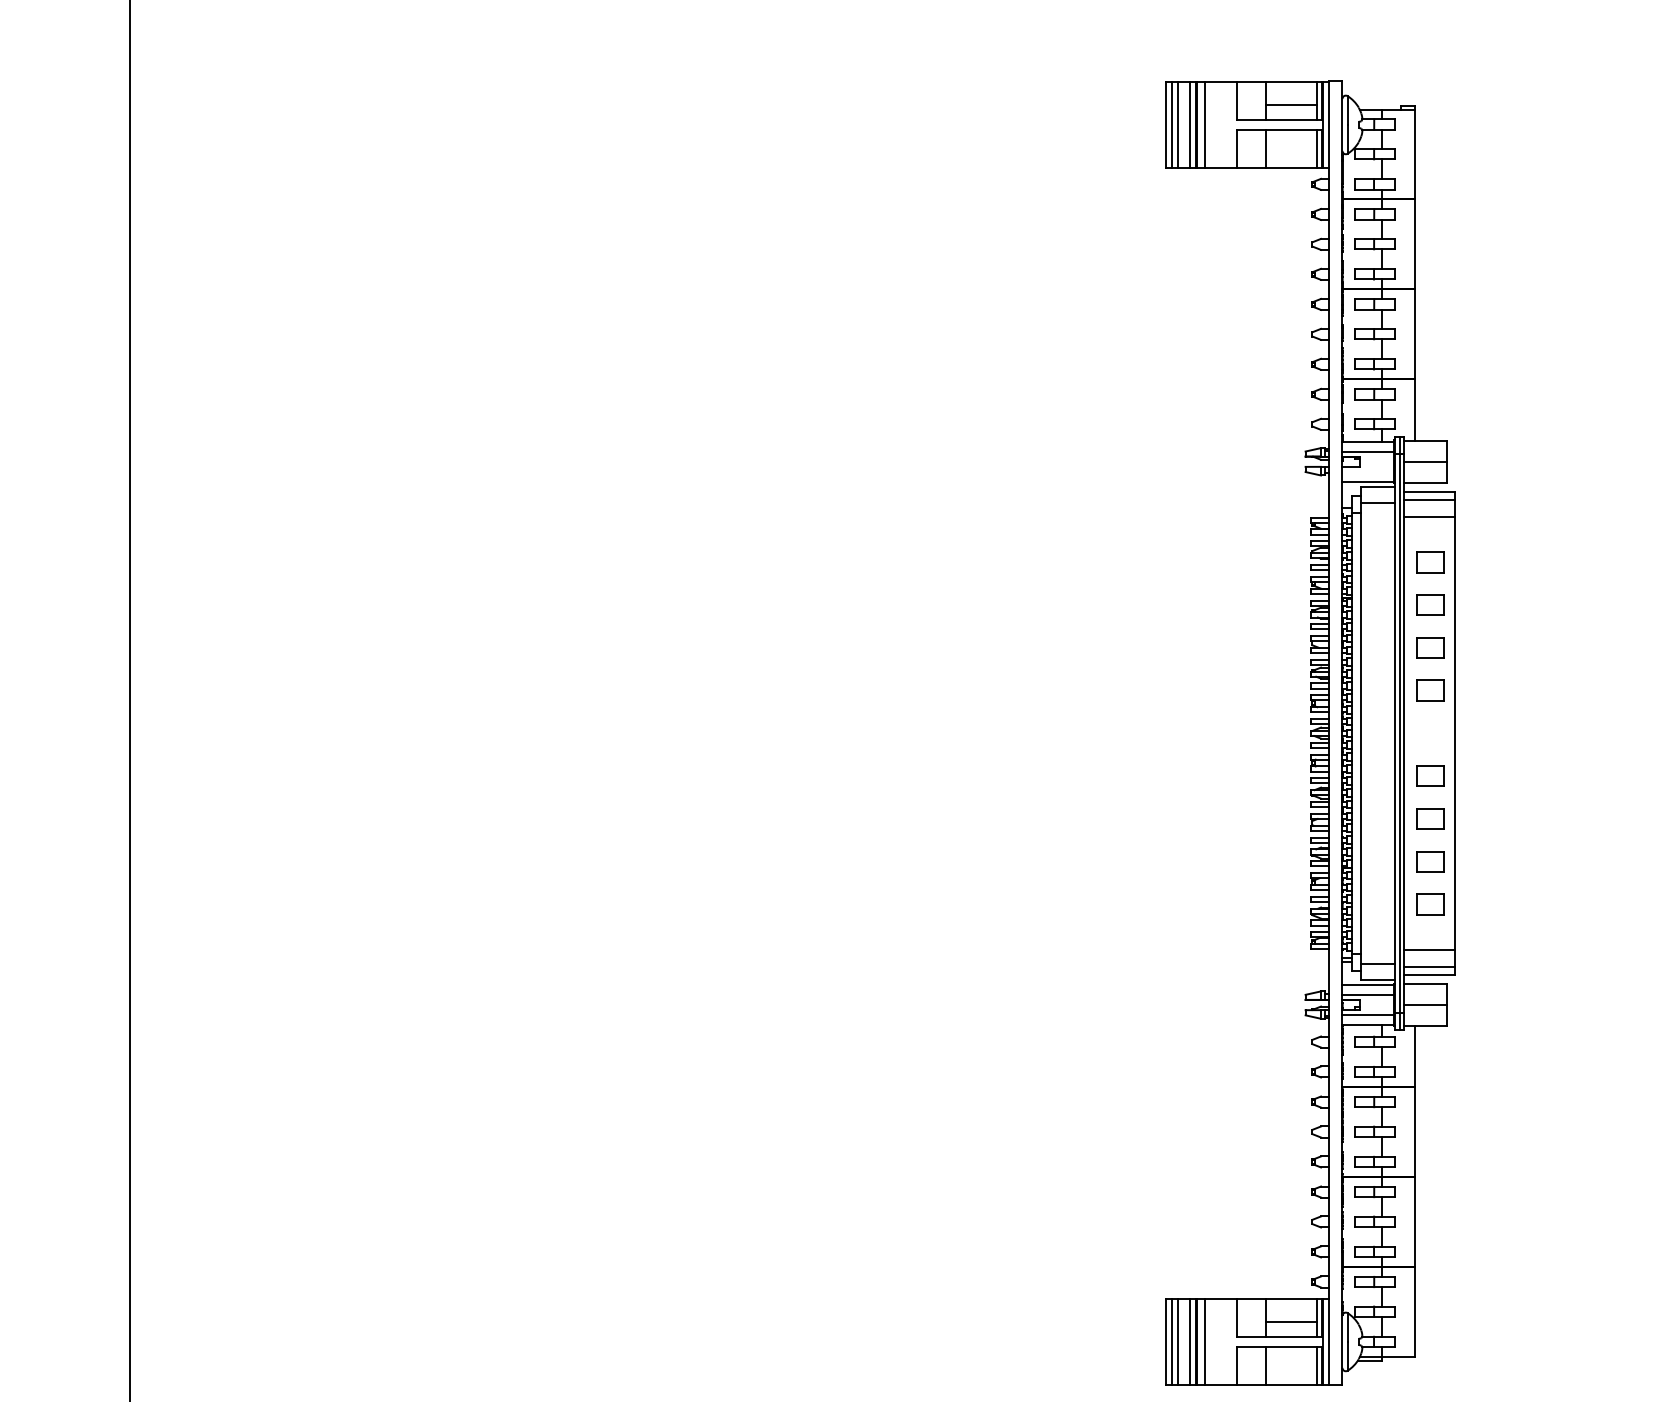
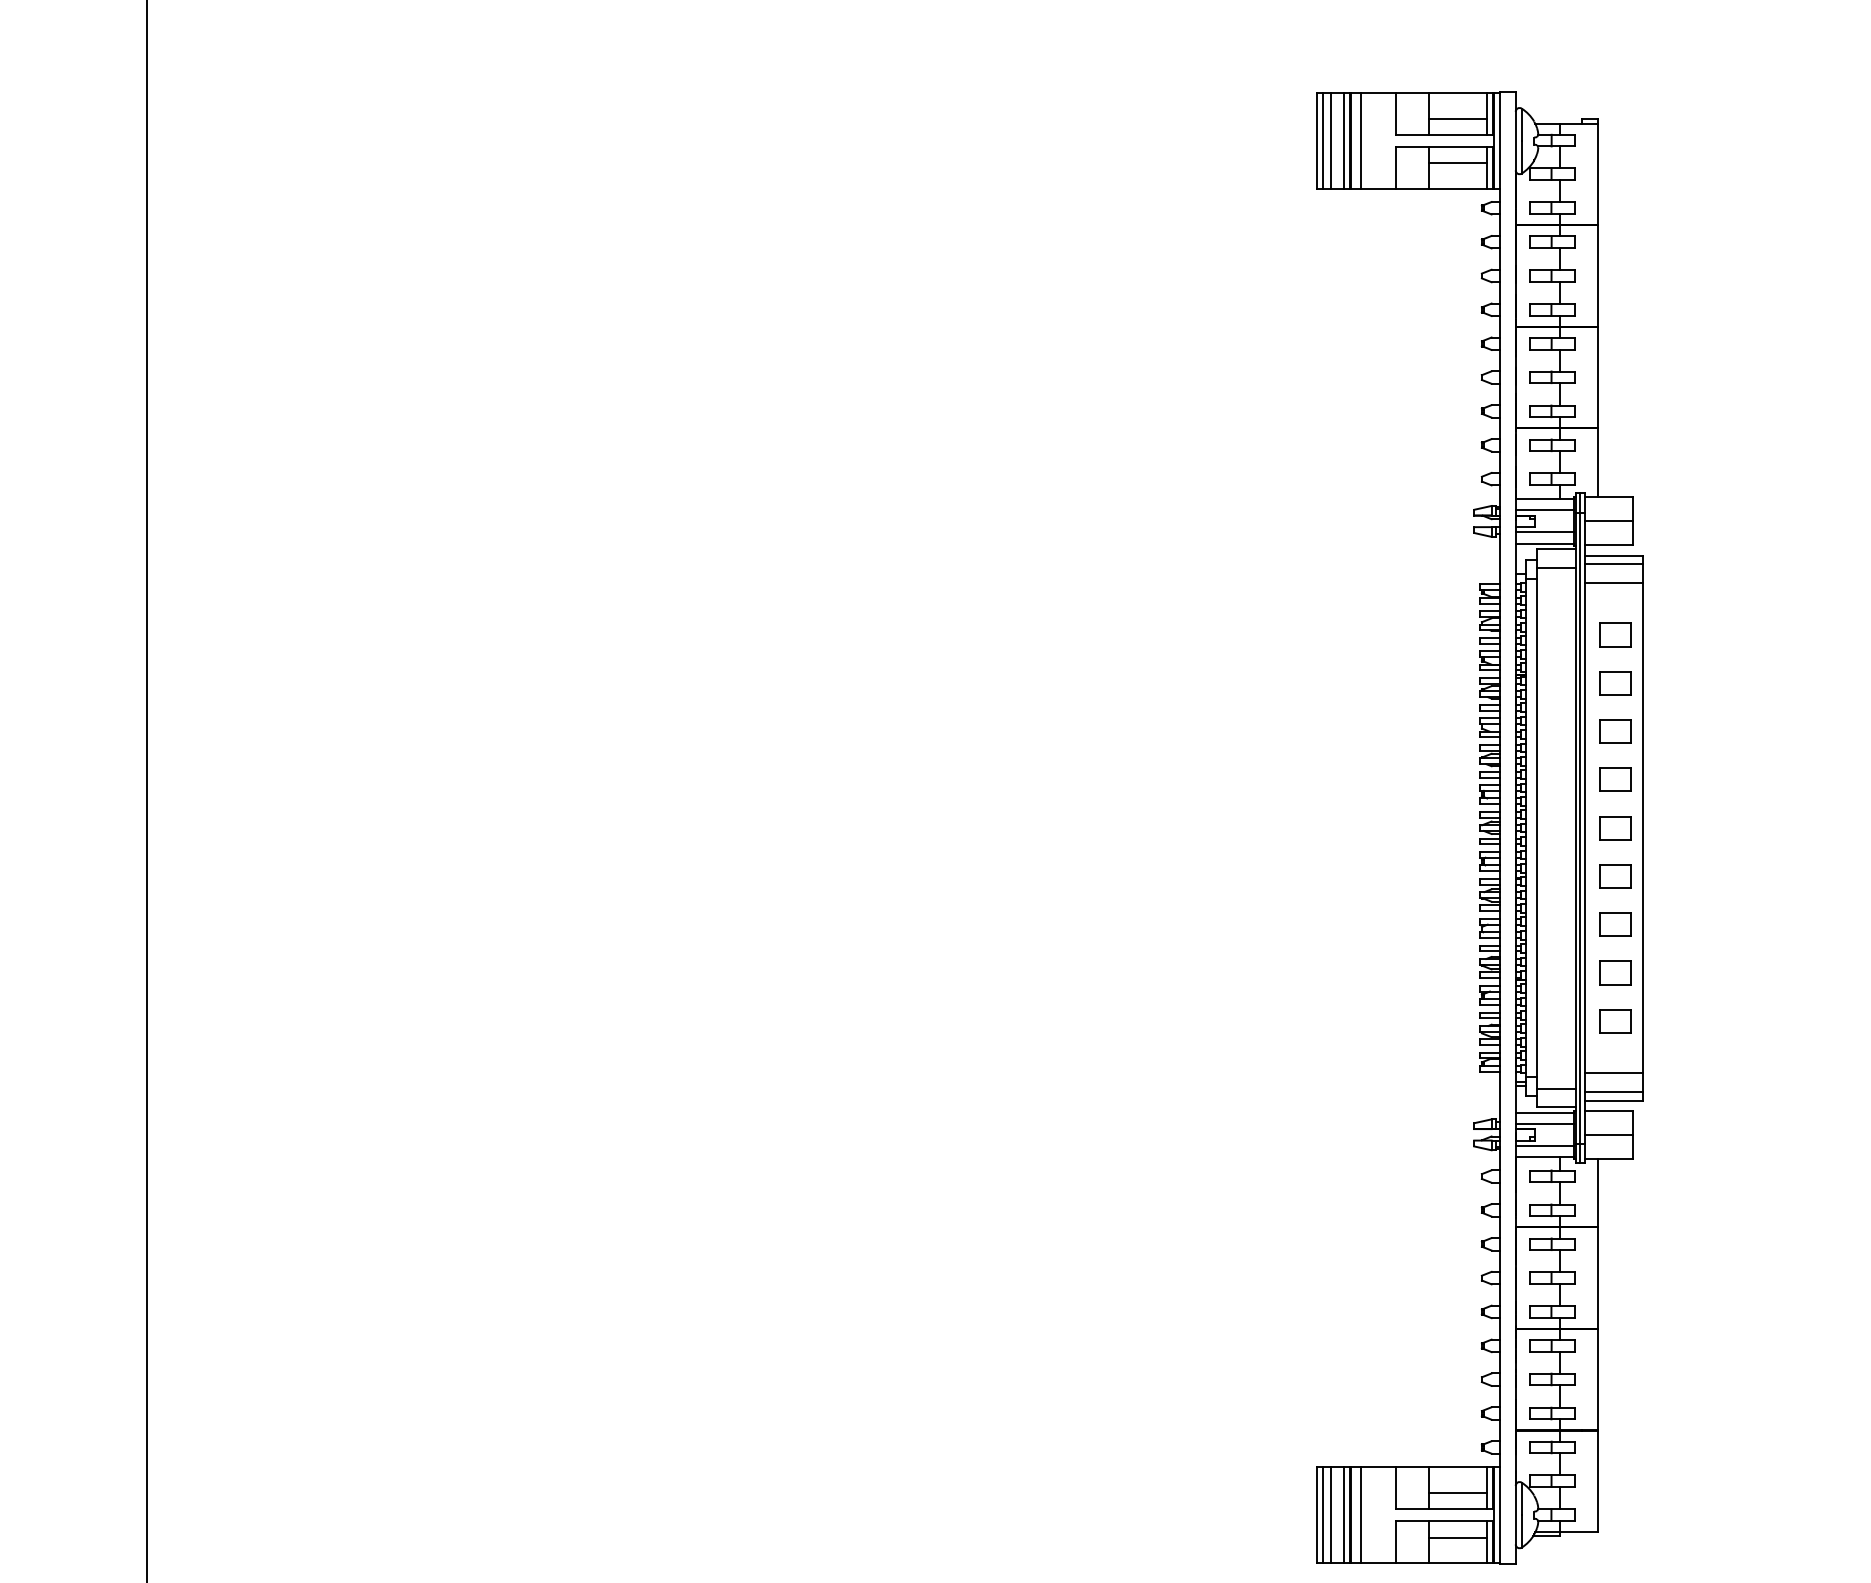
line: (1290, 144) -> (1457, 163), added
line: (1367, 471) -> (1544, 532), added
part: (1430, 733) -> (1615, 828), added
line: (1290, 1361) -> (1457, 1537), added

